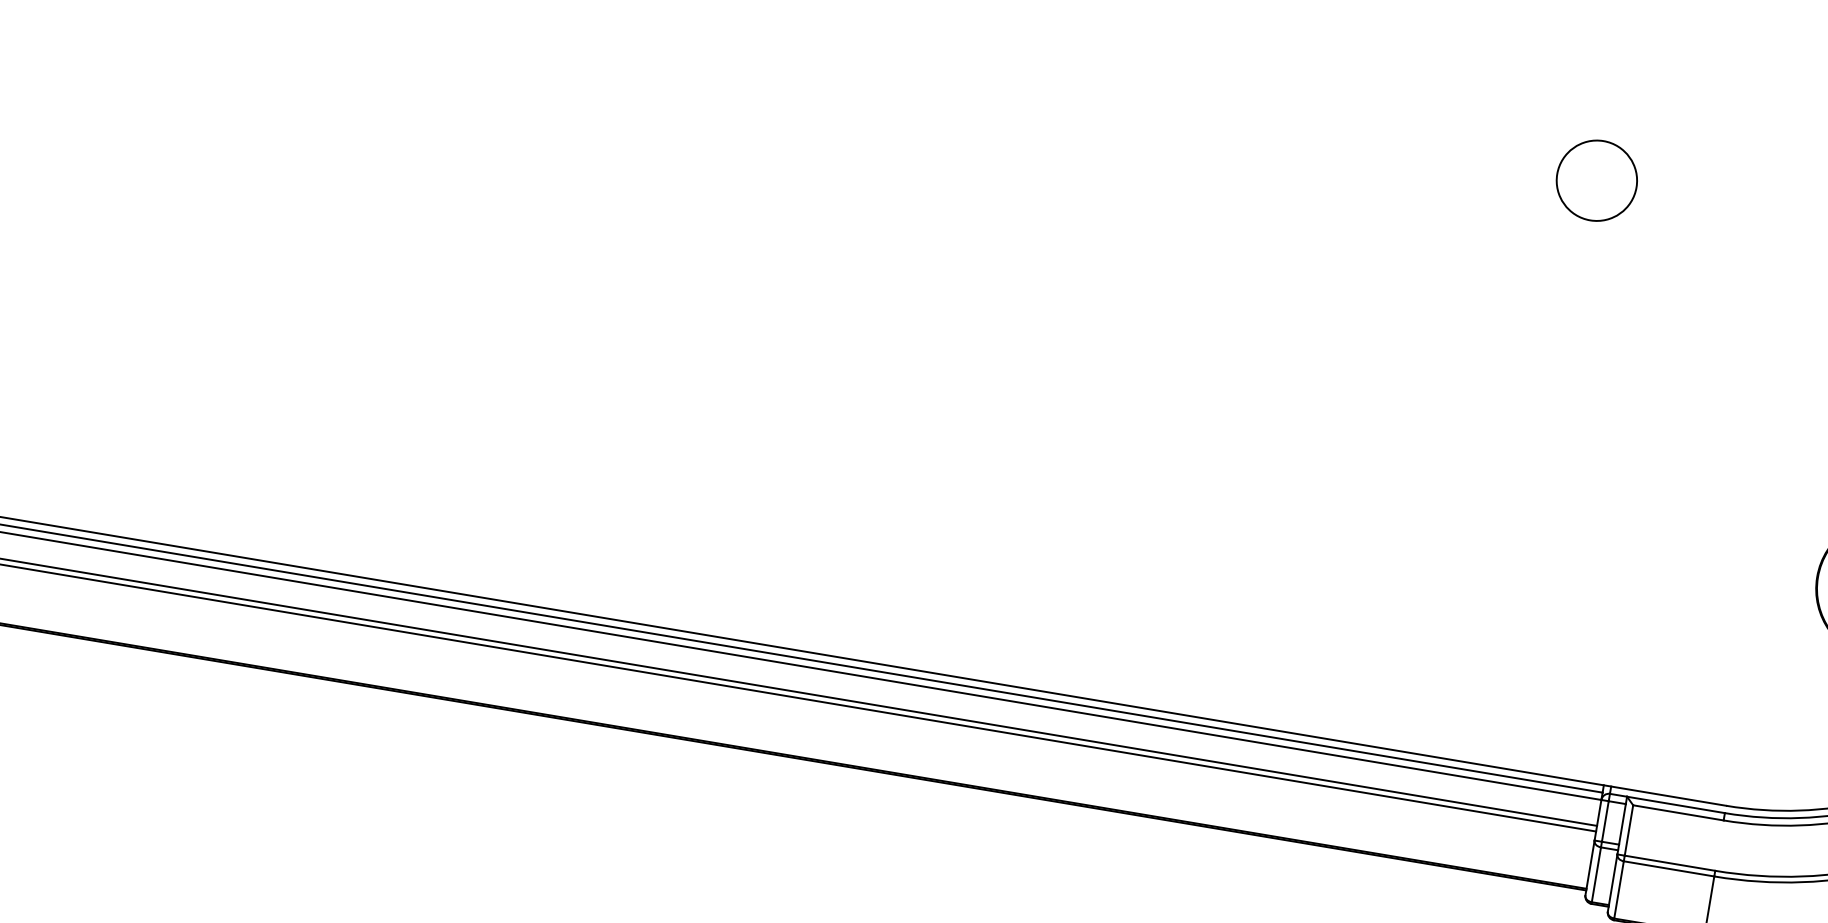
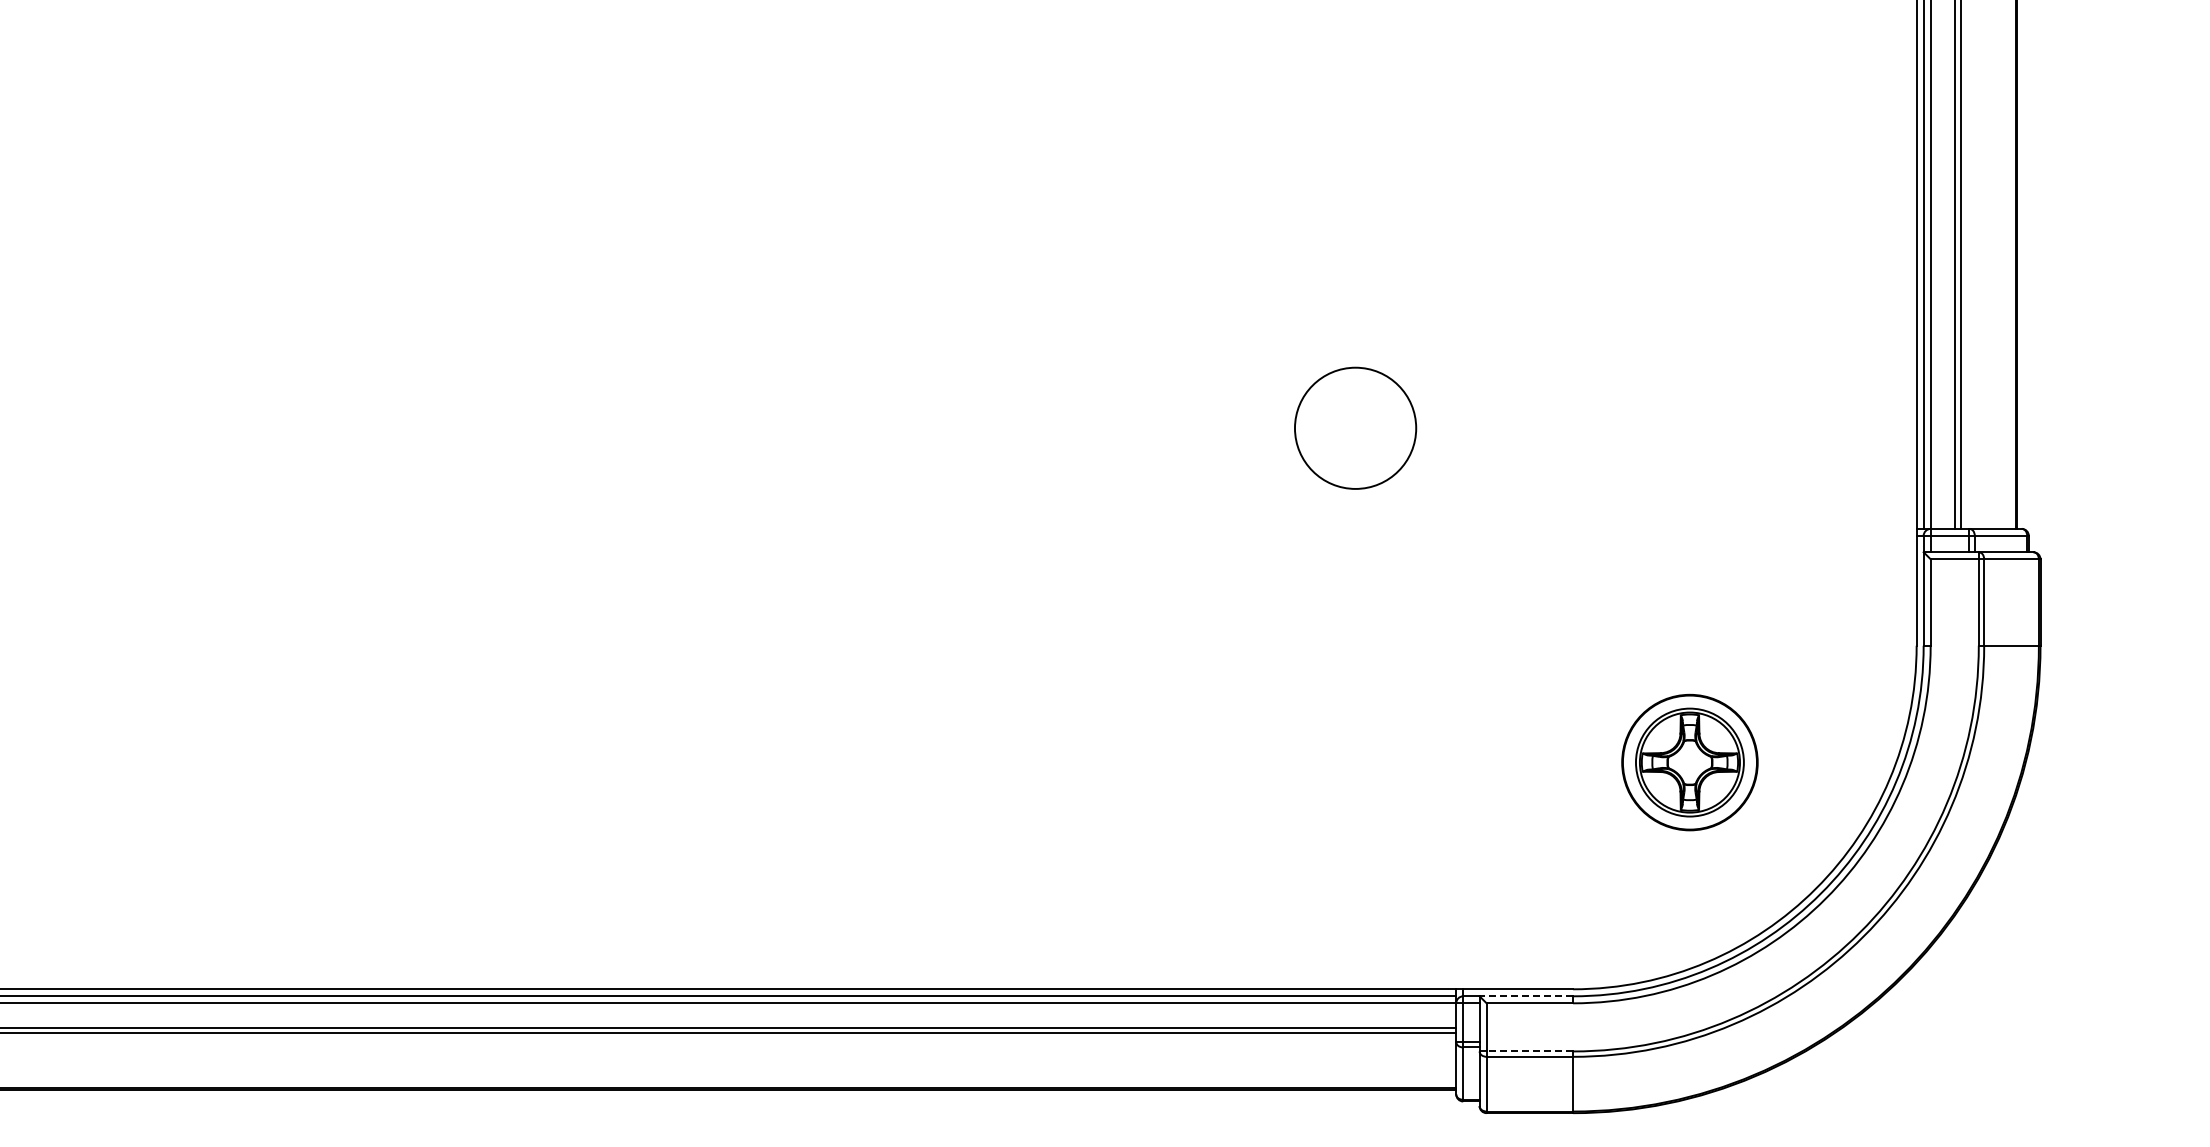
circle: (1596, 180) -> (1355, 428), size x1.6
line: (1676, 805) -> (1526, 996), solid -> dashed
line: (1669, 863) -> (1529, 1051), solid -> dashed

